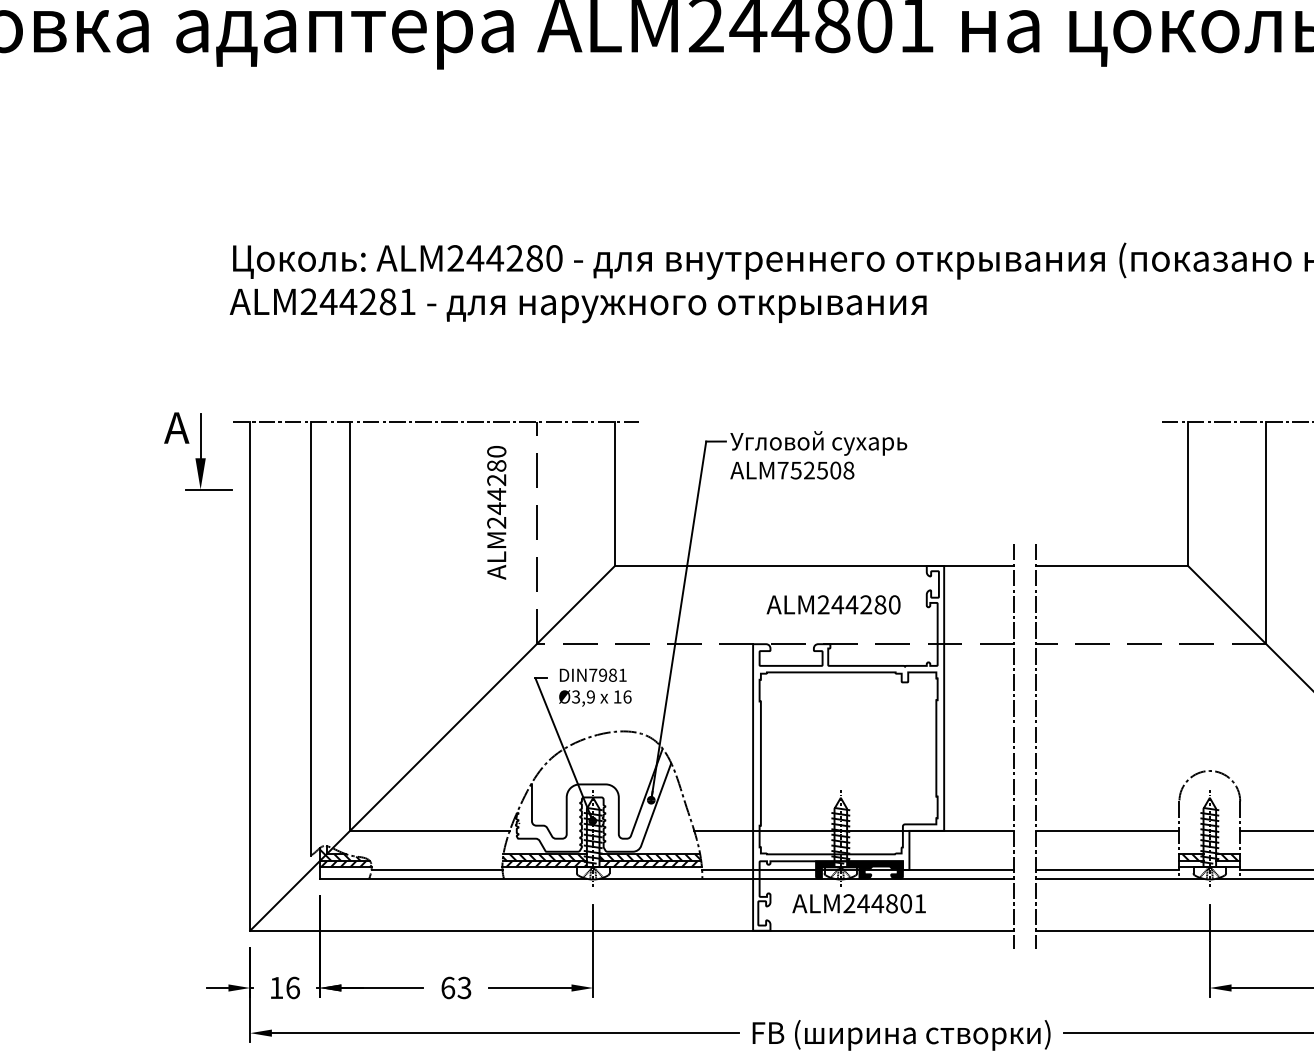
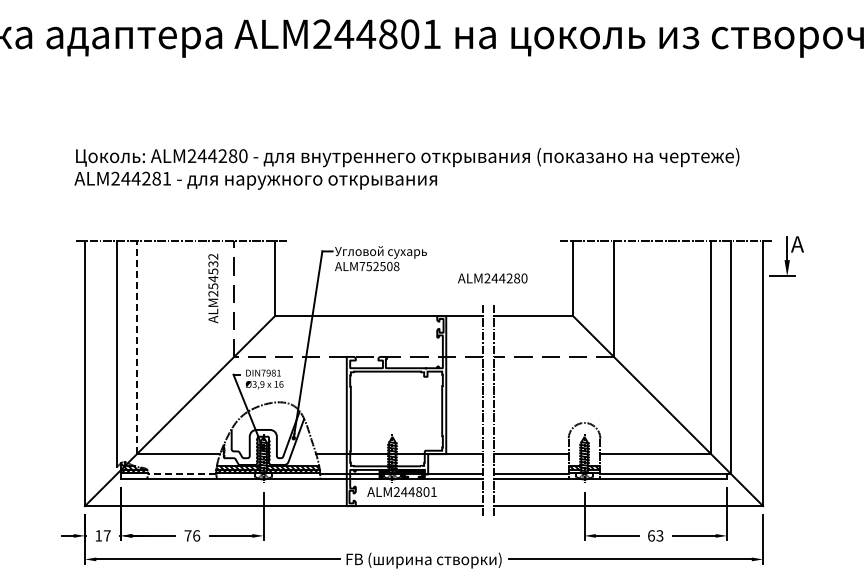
part: (199, 451) -> (58, 256), removed
text: (497, 480) -> (213, 271), ALM244280 -> ALM254532
text: (833, 604) -> (492, 278), moved
line: (349, 626) -> (136, 347), solid -> dashed
line: (435, 870) -> (181, 474), solid -> dashed
text: (291, 987) -> (106, 535), 16 -> 17
text: (456, 987) -> (192, 535), 63 -> 76

